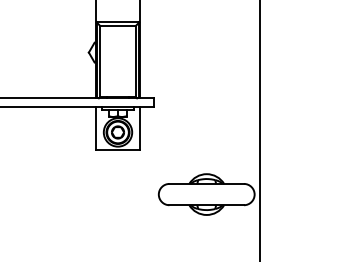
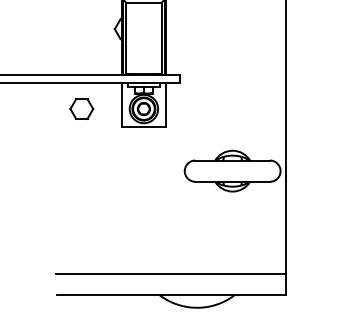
part: (55, 131) -> (81, 108), added

